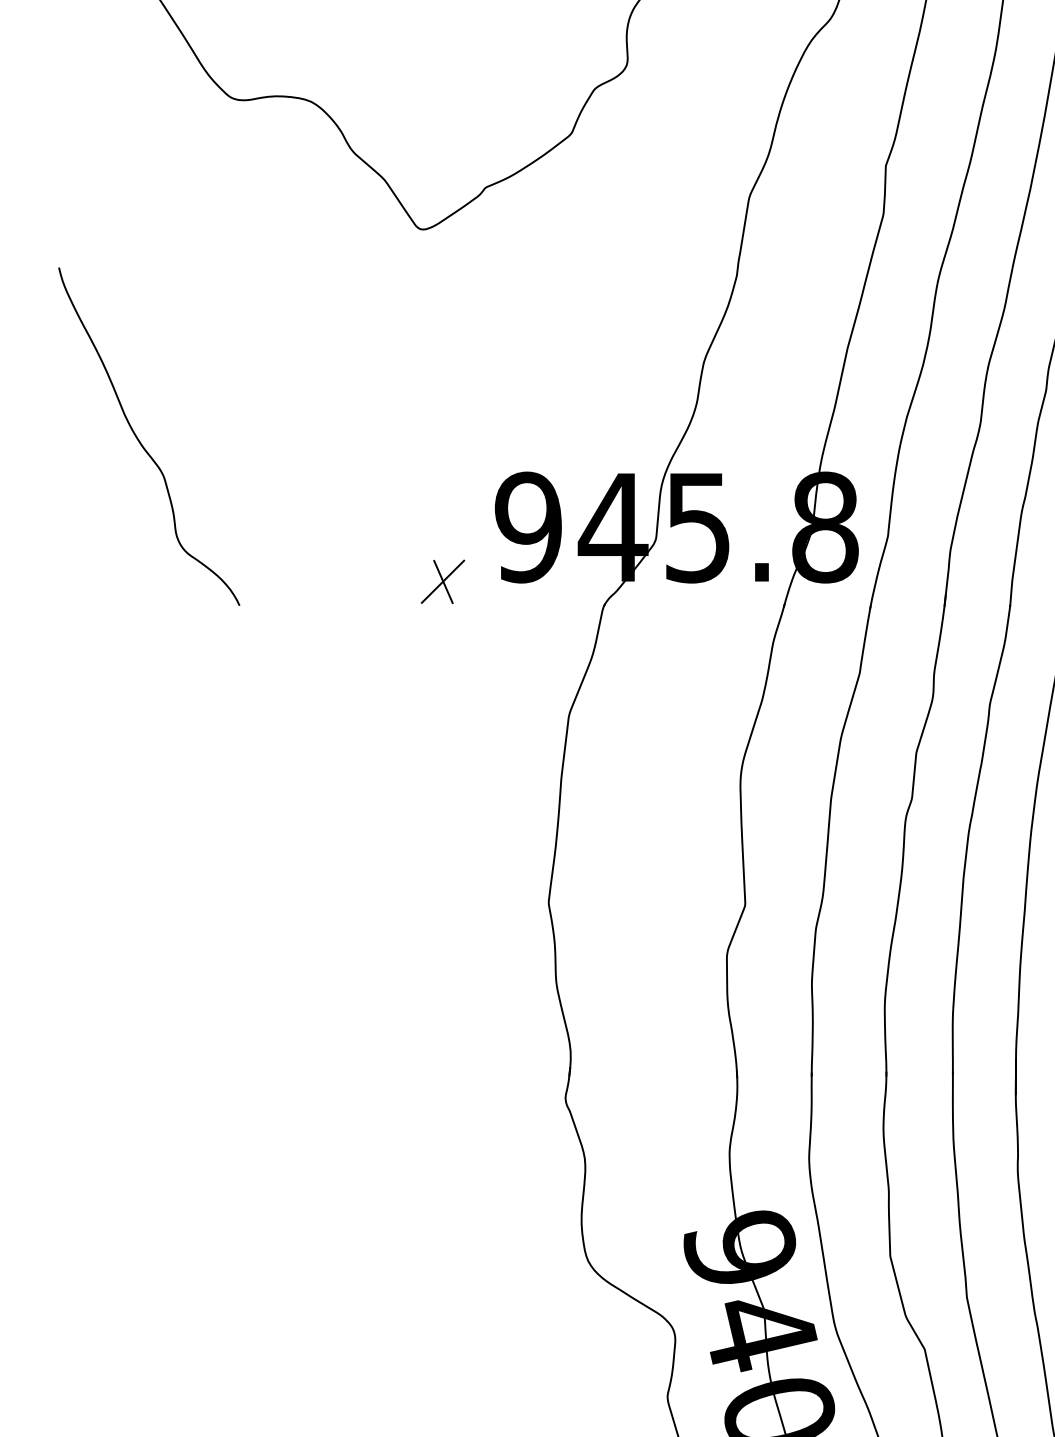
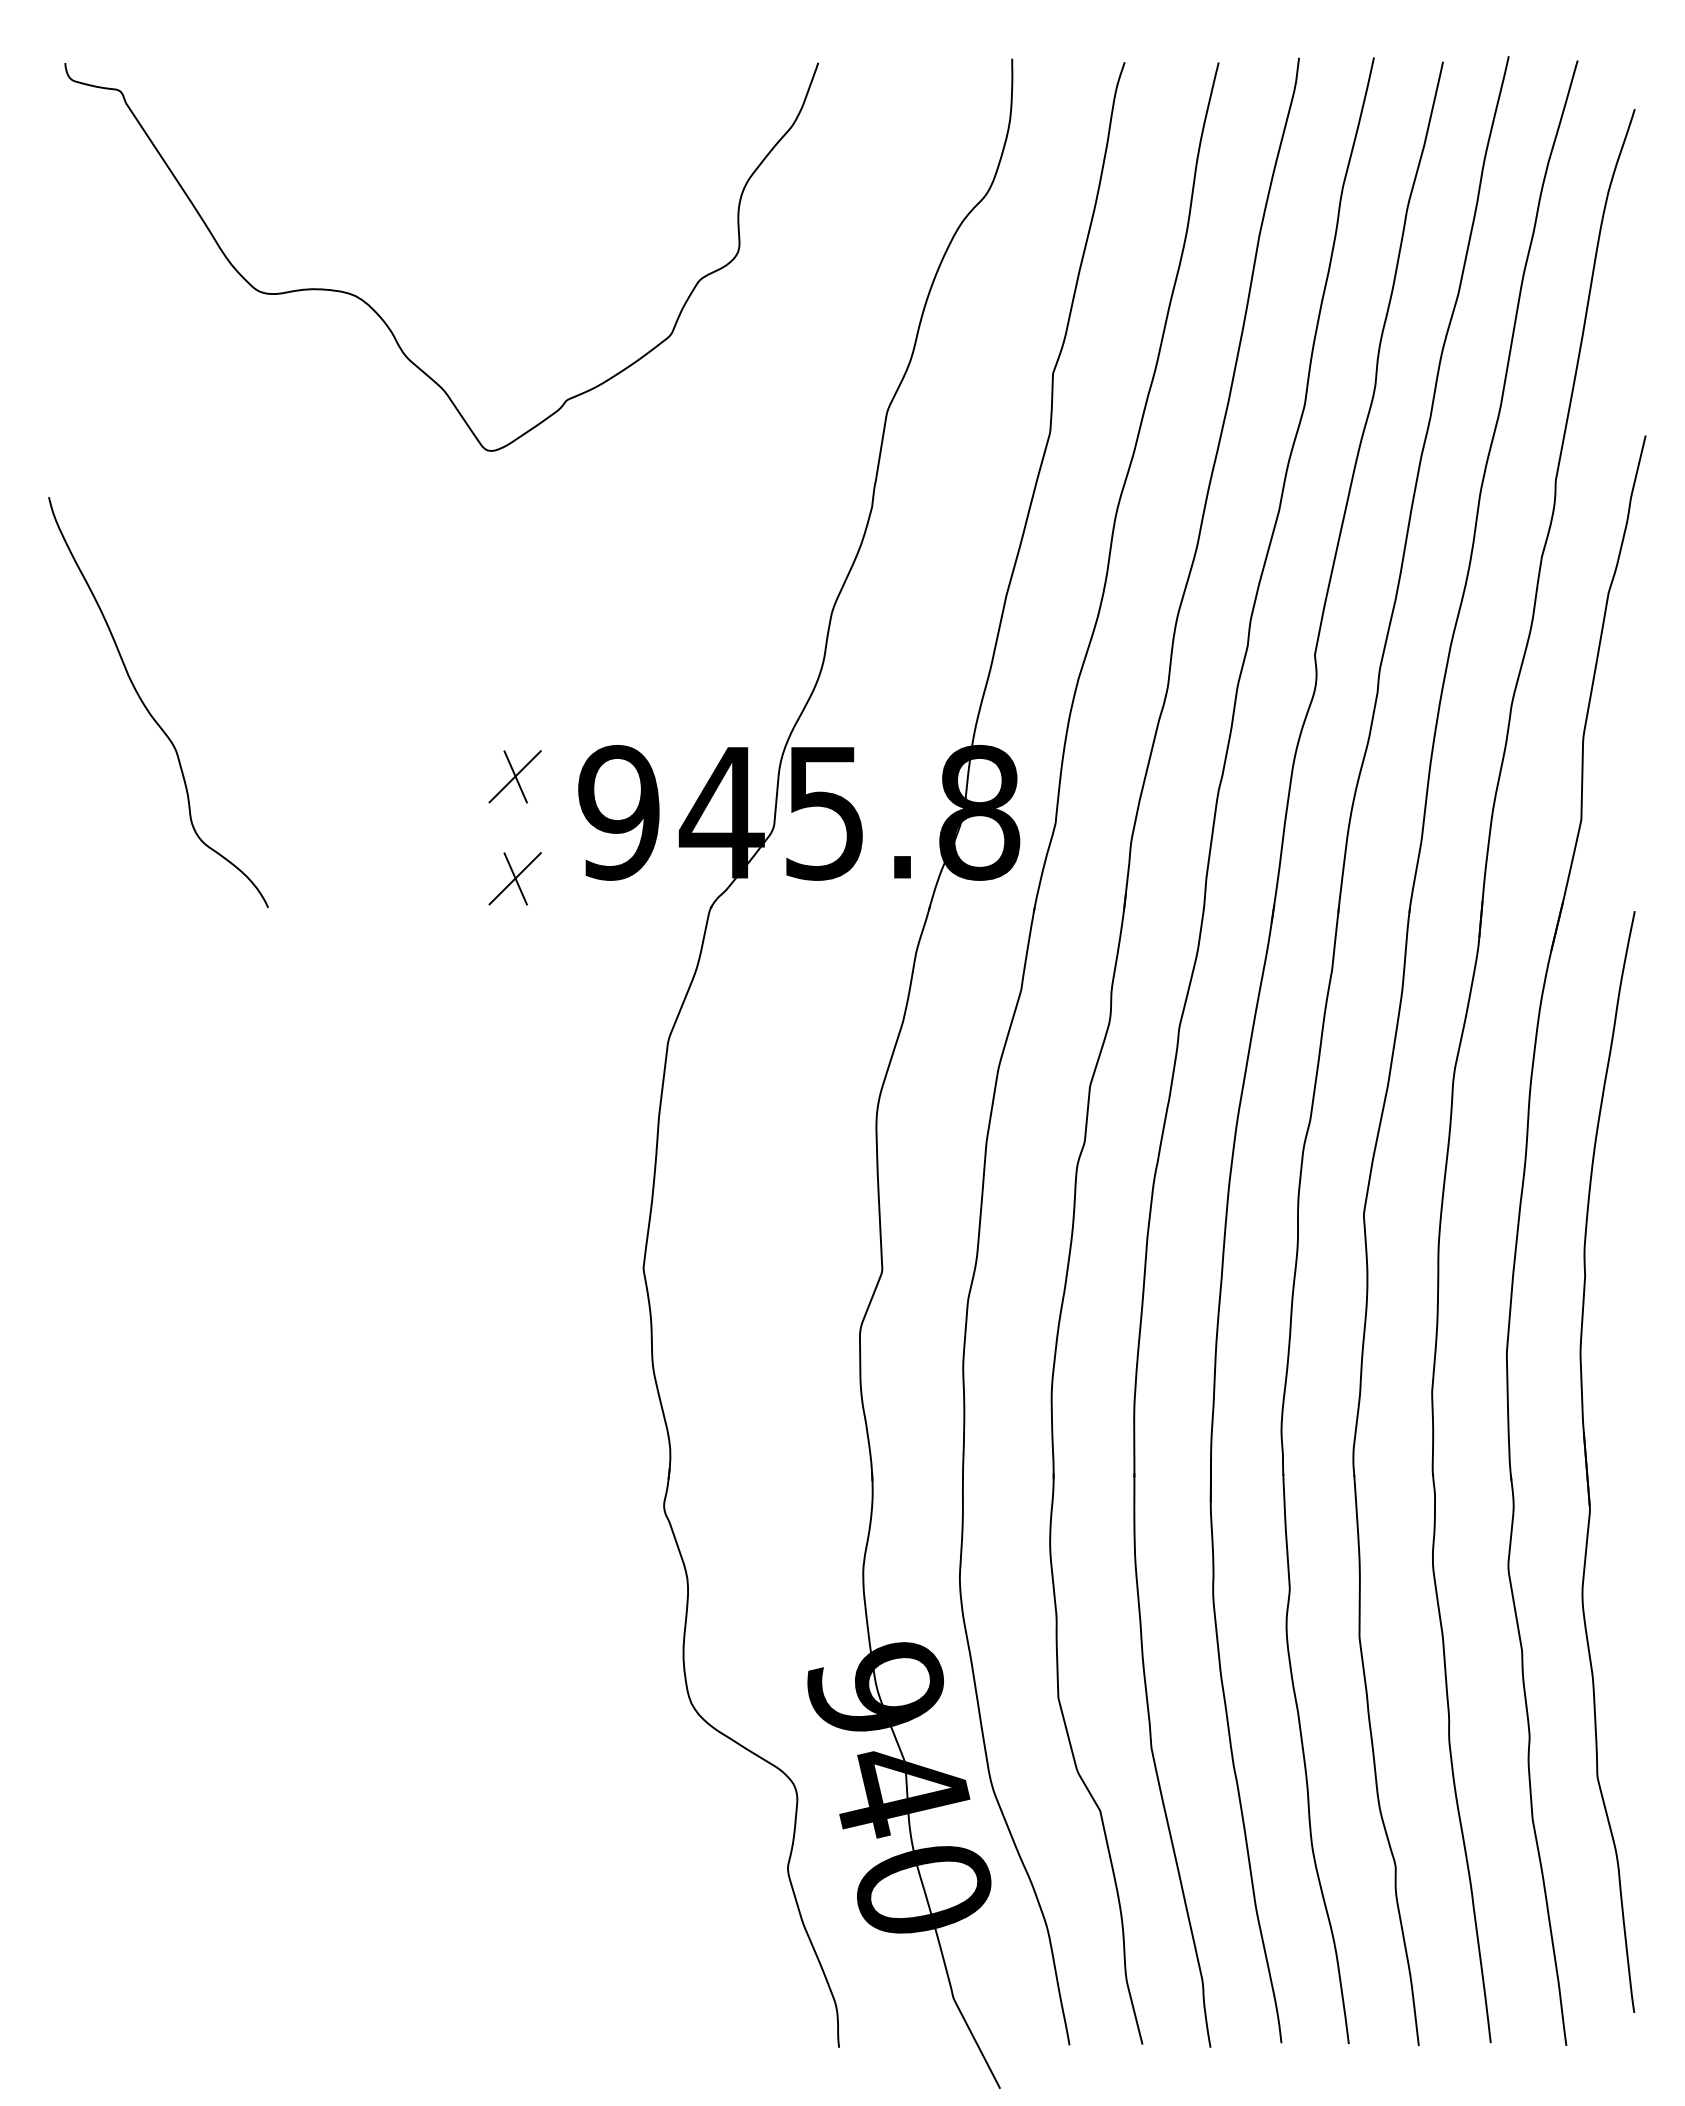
part: (442, 497) -> (514, 776), added

